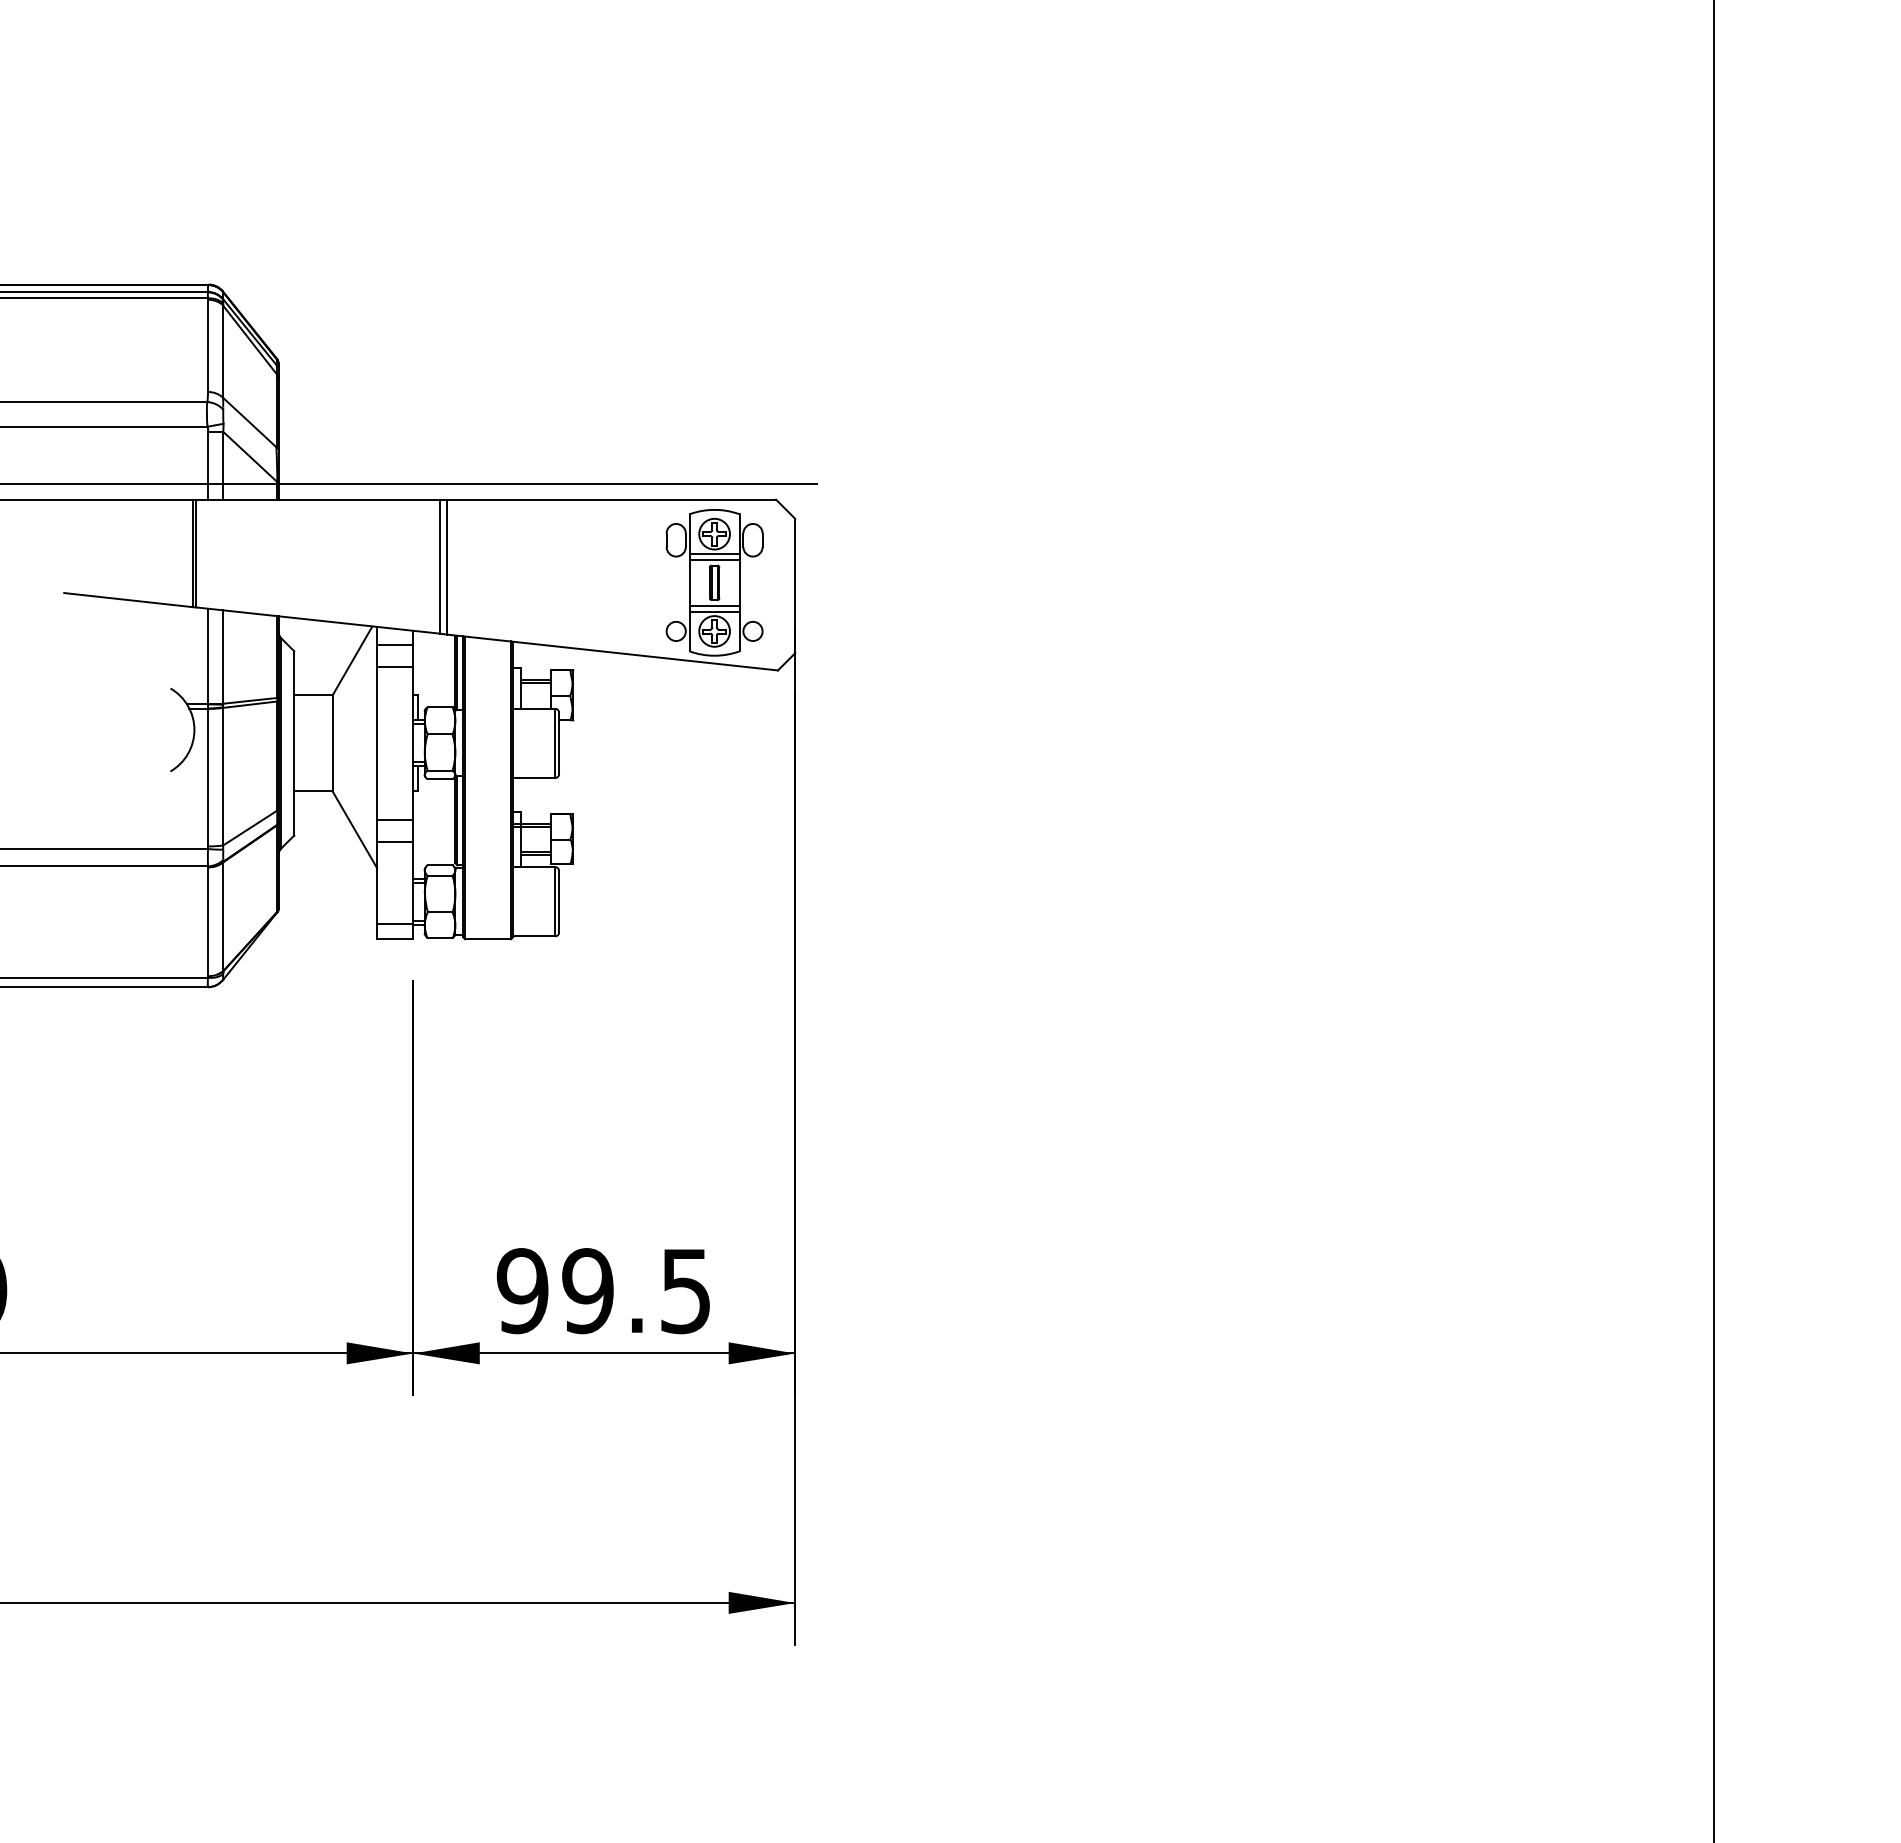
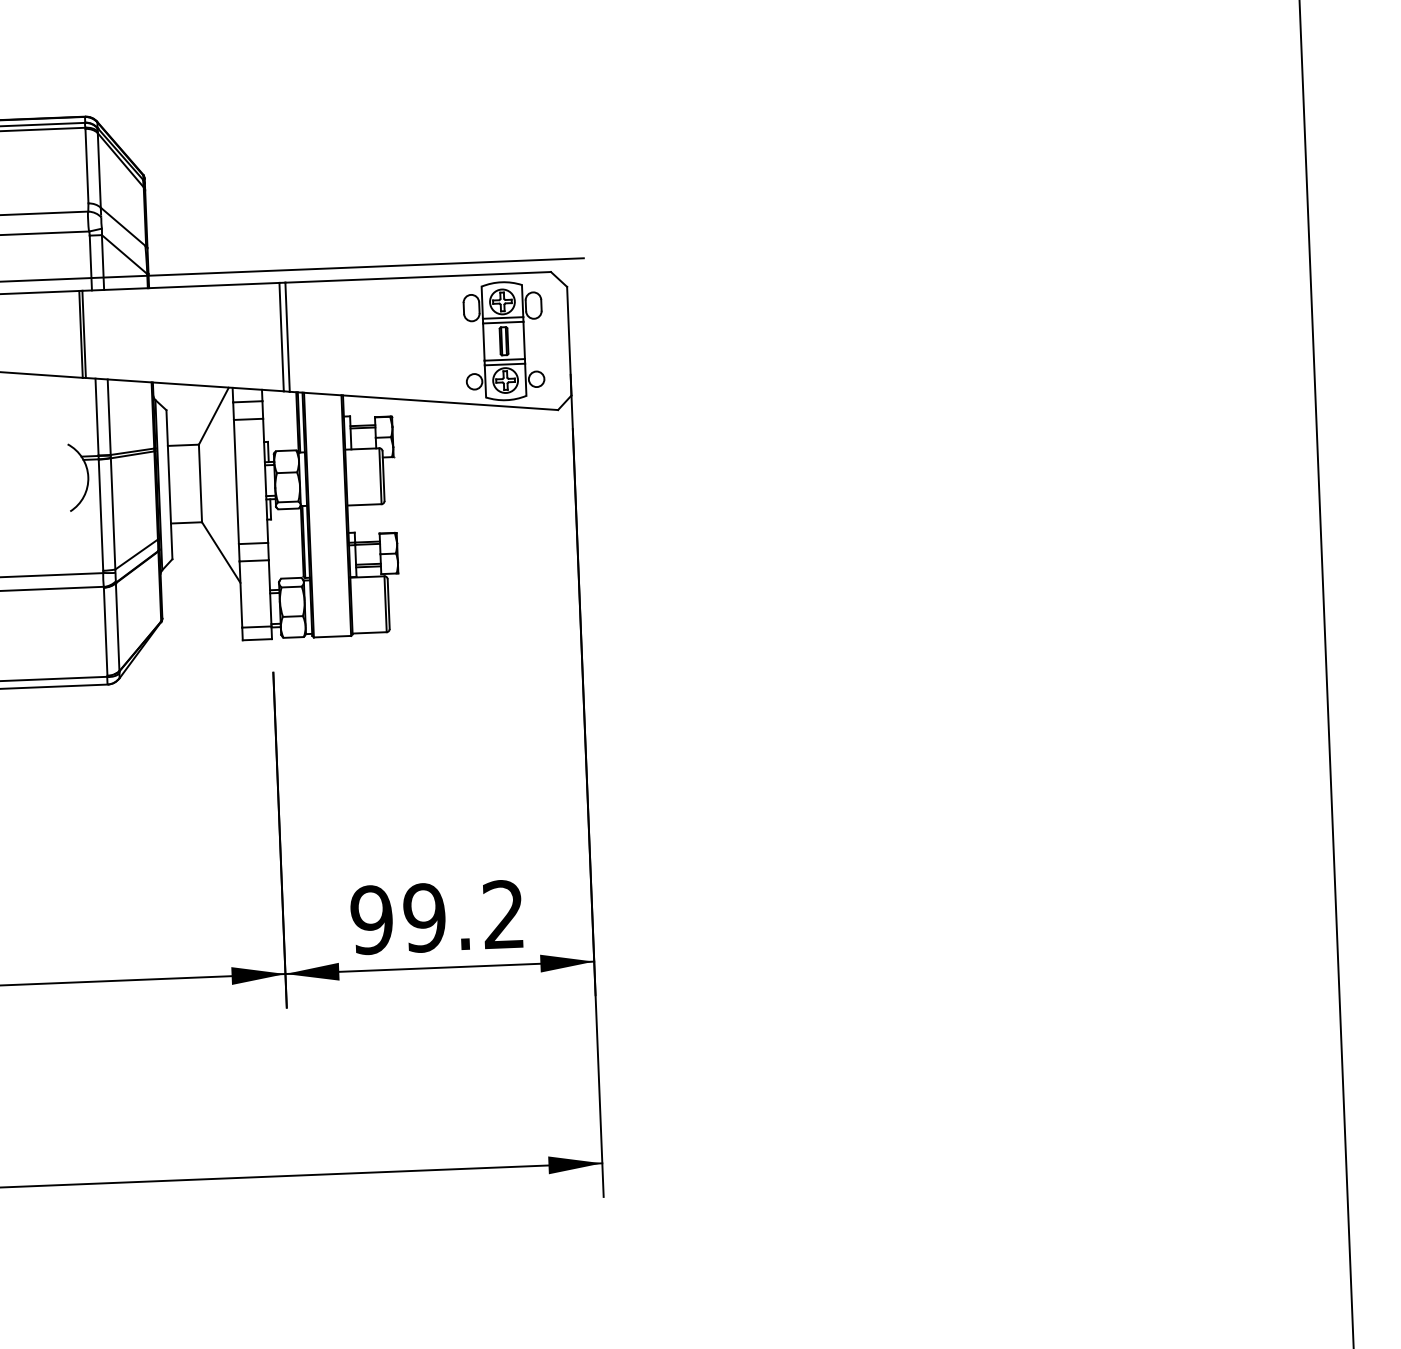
text: (685, 1291) -> (503, 915), 99.5 -> 99.2

